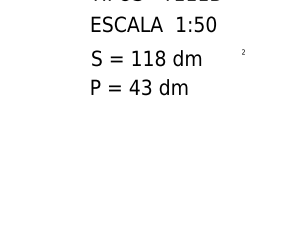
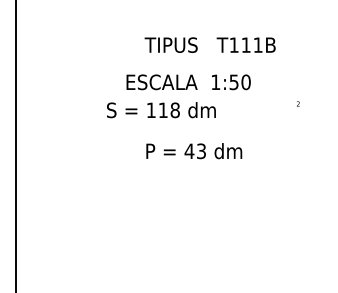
text: (153, 24) -> (188, 82), moved
text: (146, 58) -> (161, 110), moved
text: (139, 87) -> (194, 151), moved

